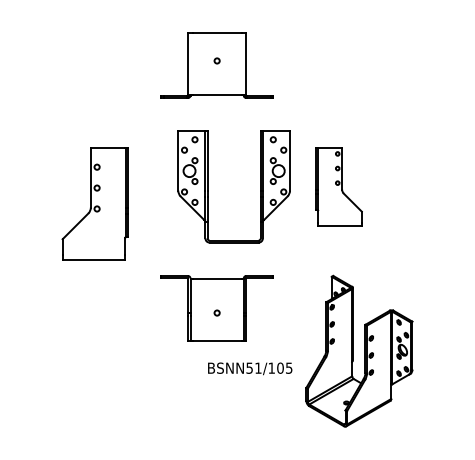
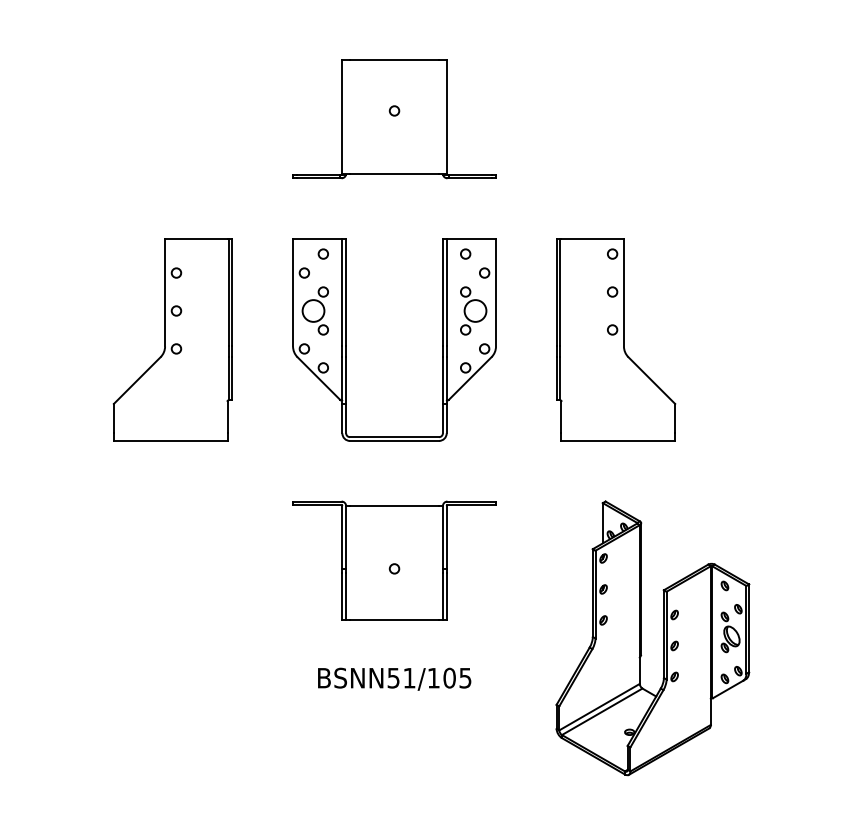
part: (208, 186) -> (347, 338), moved
part: (338, 186) -> (614, 338), size x1.43
part: (94, 203) -> (171, 338), moved
text: (250, 368) -> (395, 678), moved

